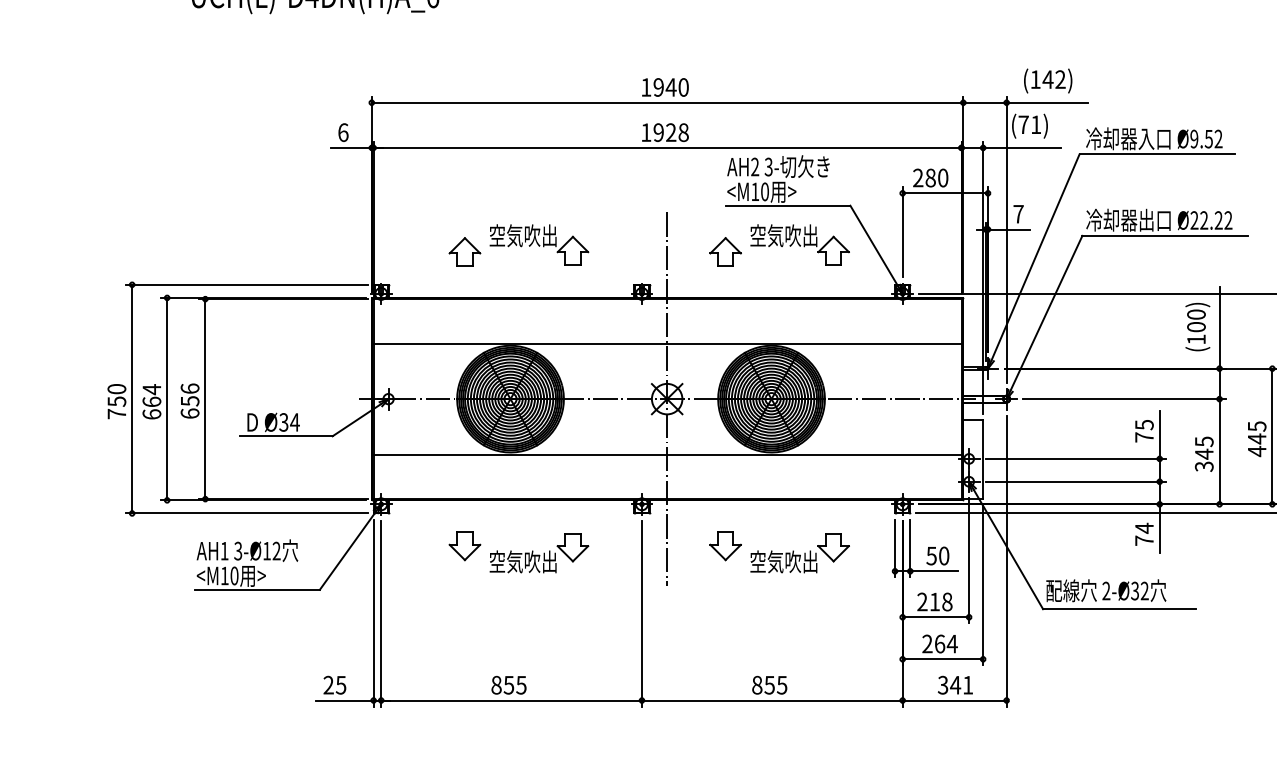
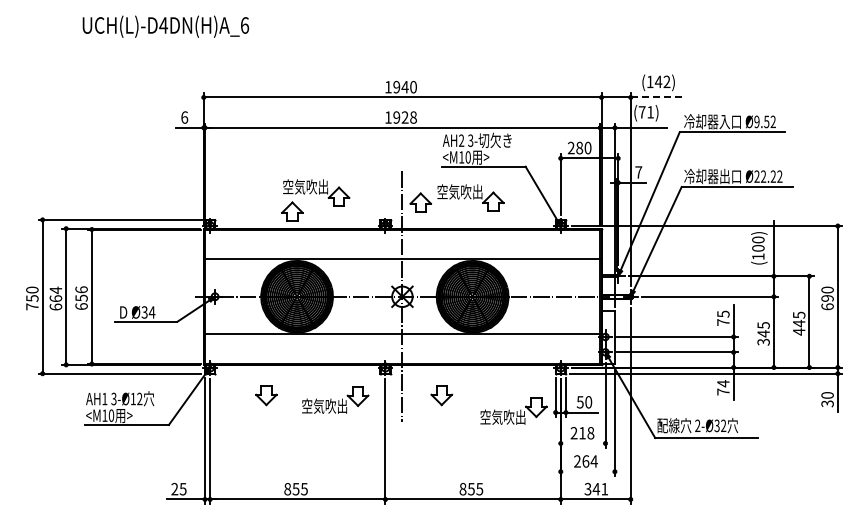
line: (1047, 102) -> (658, 97), solid -> dashed
part: (778, 245) -> (456, 198), moved
part: (465, 251) -> (292, 211), moved
part: (539, 551) -> (335, 399), moved
part: (799, 551) -> (513, 410), moved
line: (934, 617) -> (582, 443), removed
line: (942, 658) -> (587, 471), removed

